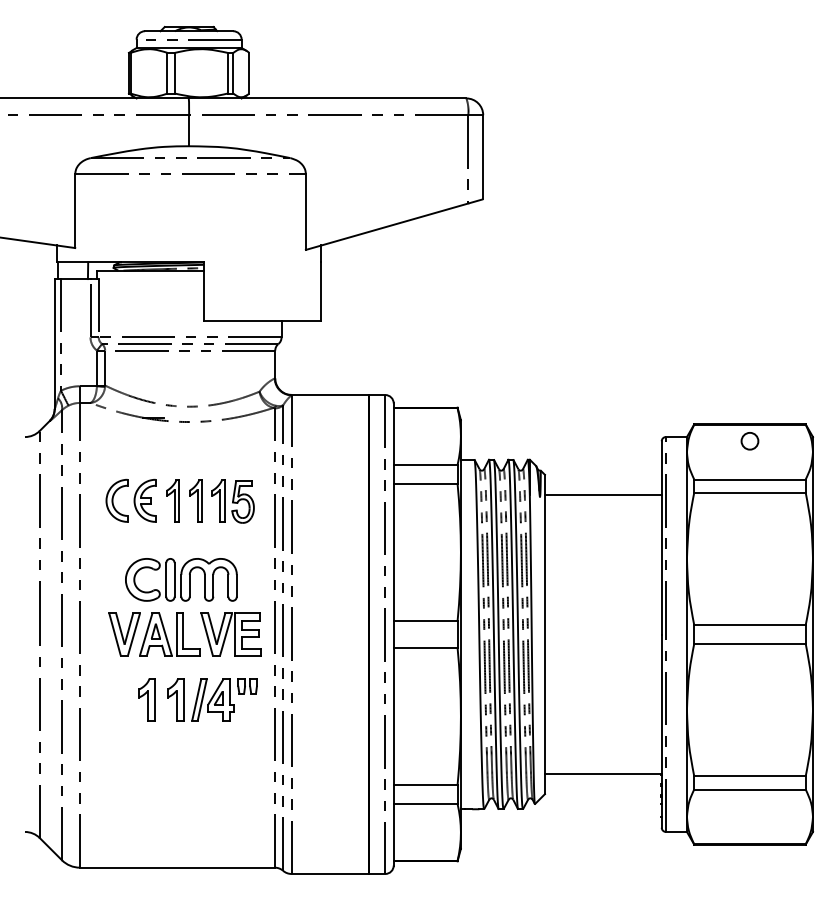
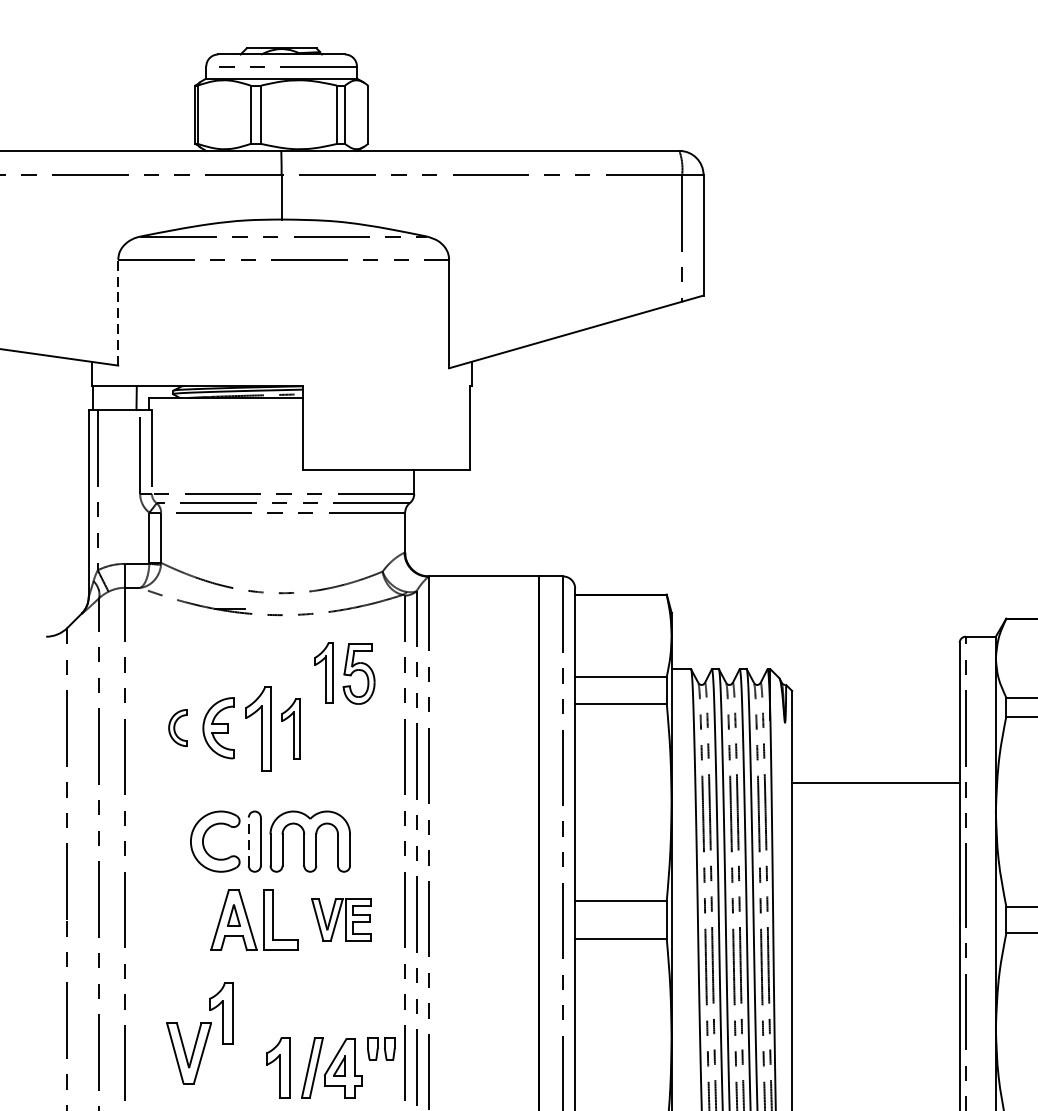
line: (75, 211) -> (118, 313), solid -> dashed
line: (602, 495) -> (874, 783), moved
part: (116, 500) -> (177, 727), size x0.6
part: (172, 500) -> (257, 727), size x1.4
part: (232, 501) -> (343, 673), moved
line: (166, 579) -> (249, 841), solid -> dashed
part: (124, 634) -> (188, 1053), moved
part: (230, 634) -> (340, 920), size x0.7
part: (212, 699) -> (330, 1067), moved

